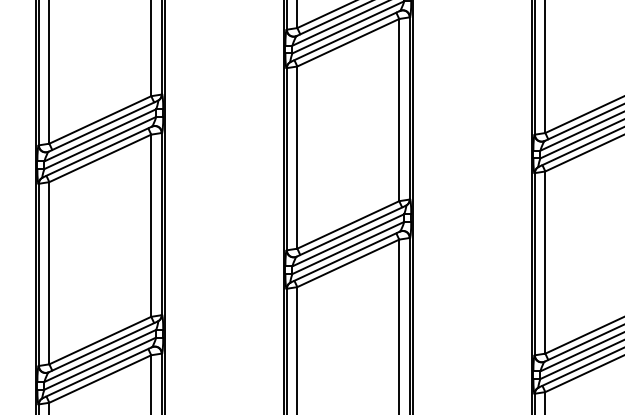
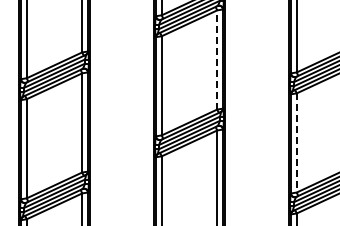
line: (399, 109) -> (217, 59), solid -> dashed
line: (544, 261) -> (296, 142), solid -> dashed

